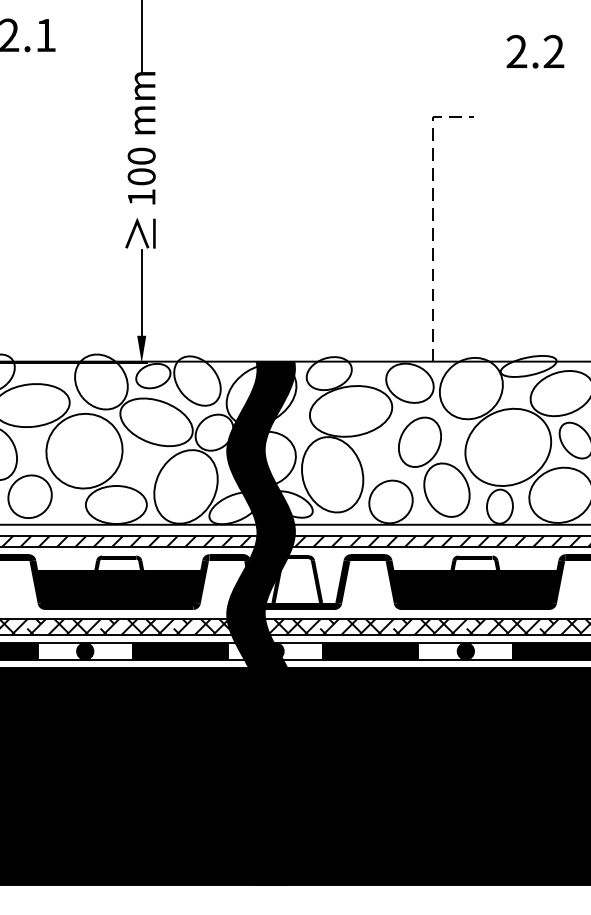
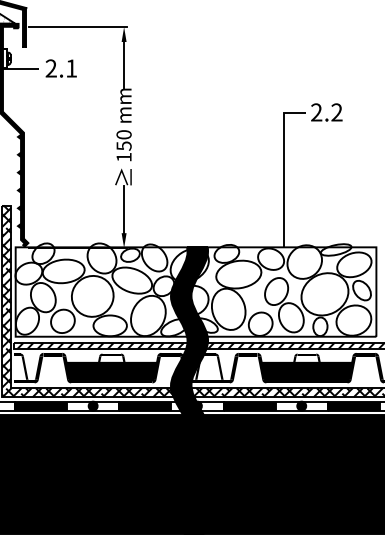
text: (534, 51) -> (326, 112), moved
text: (140, 175) -> (123, 145), 100 -> 150
line: (432, 215) -> (283, 167), dashed -> solid

